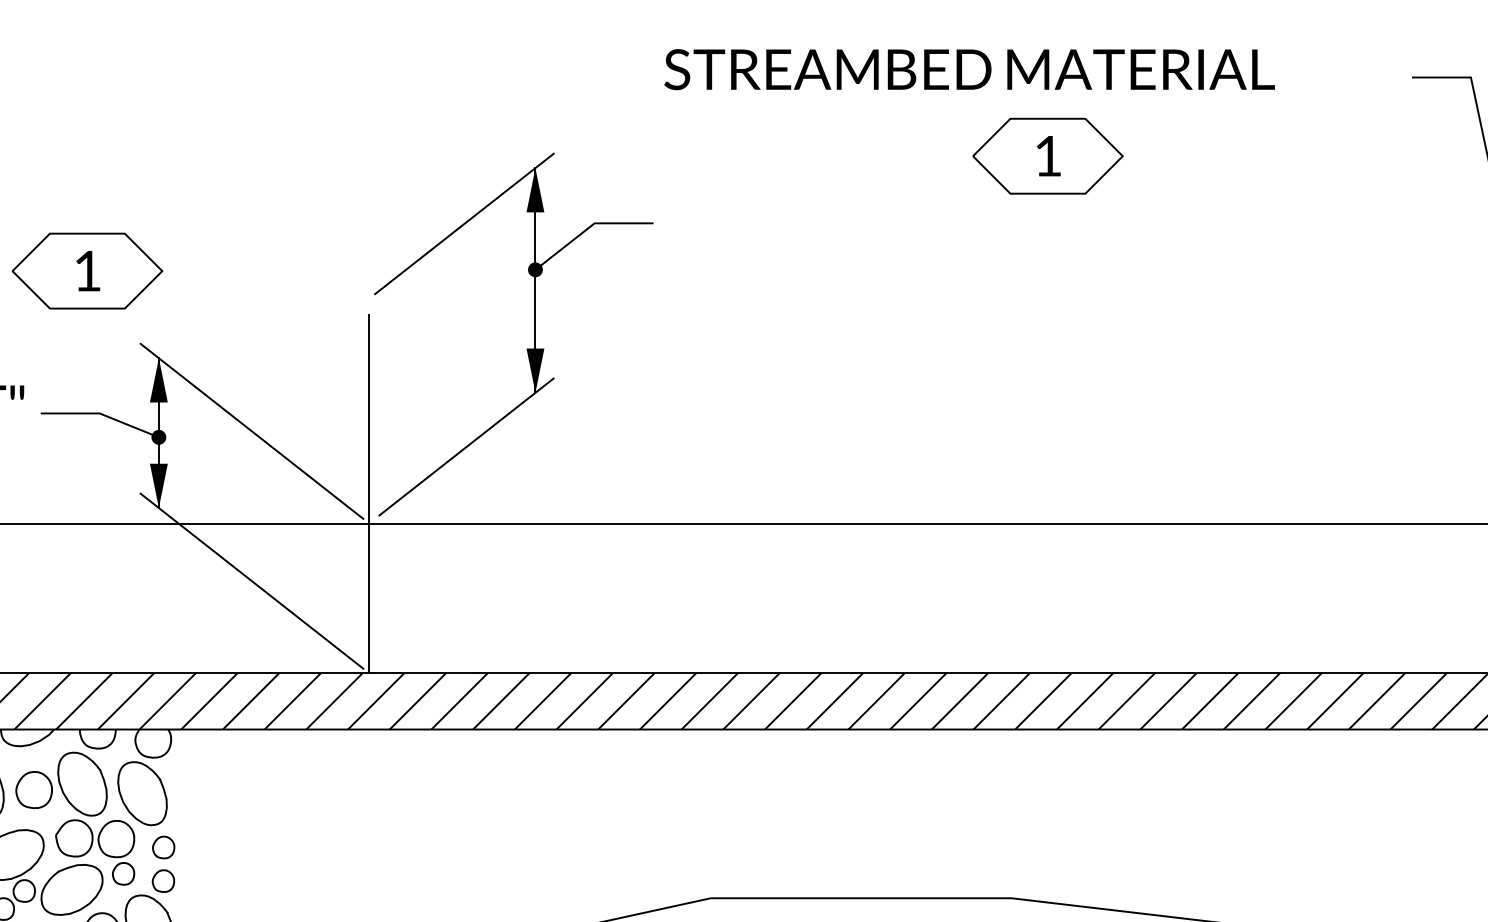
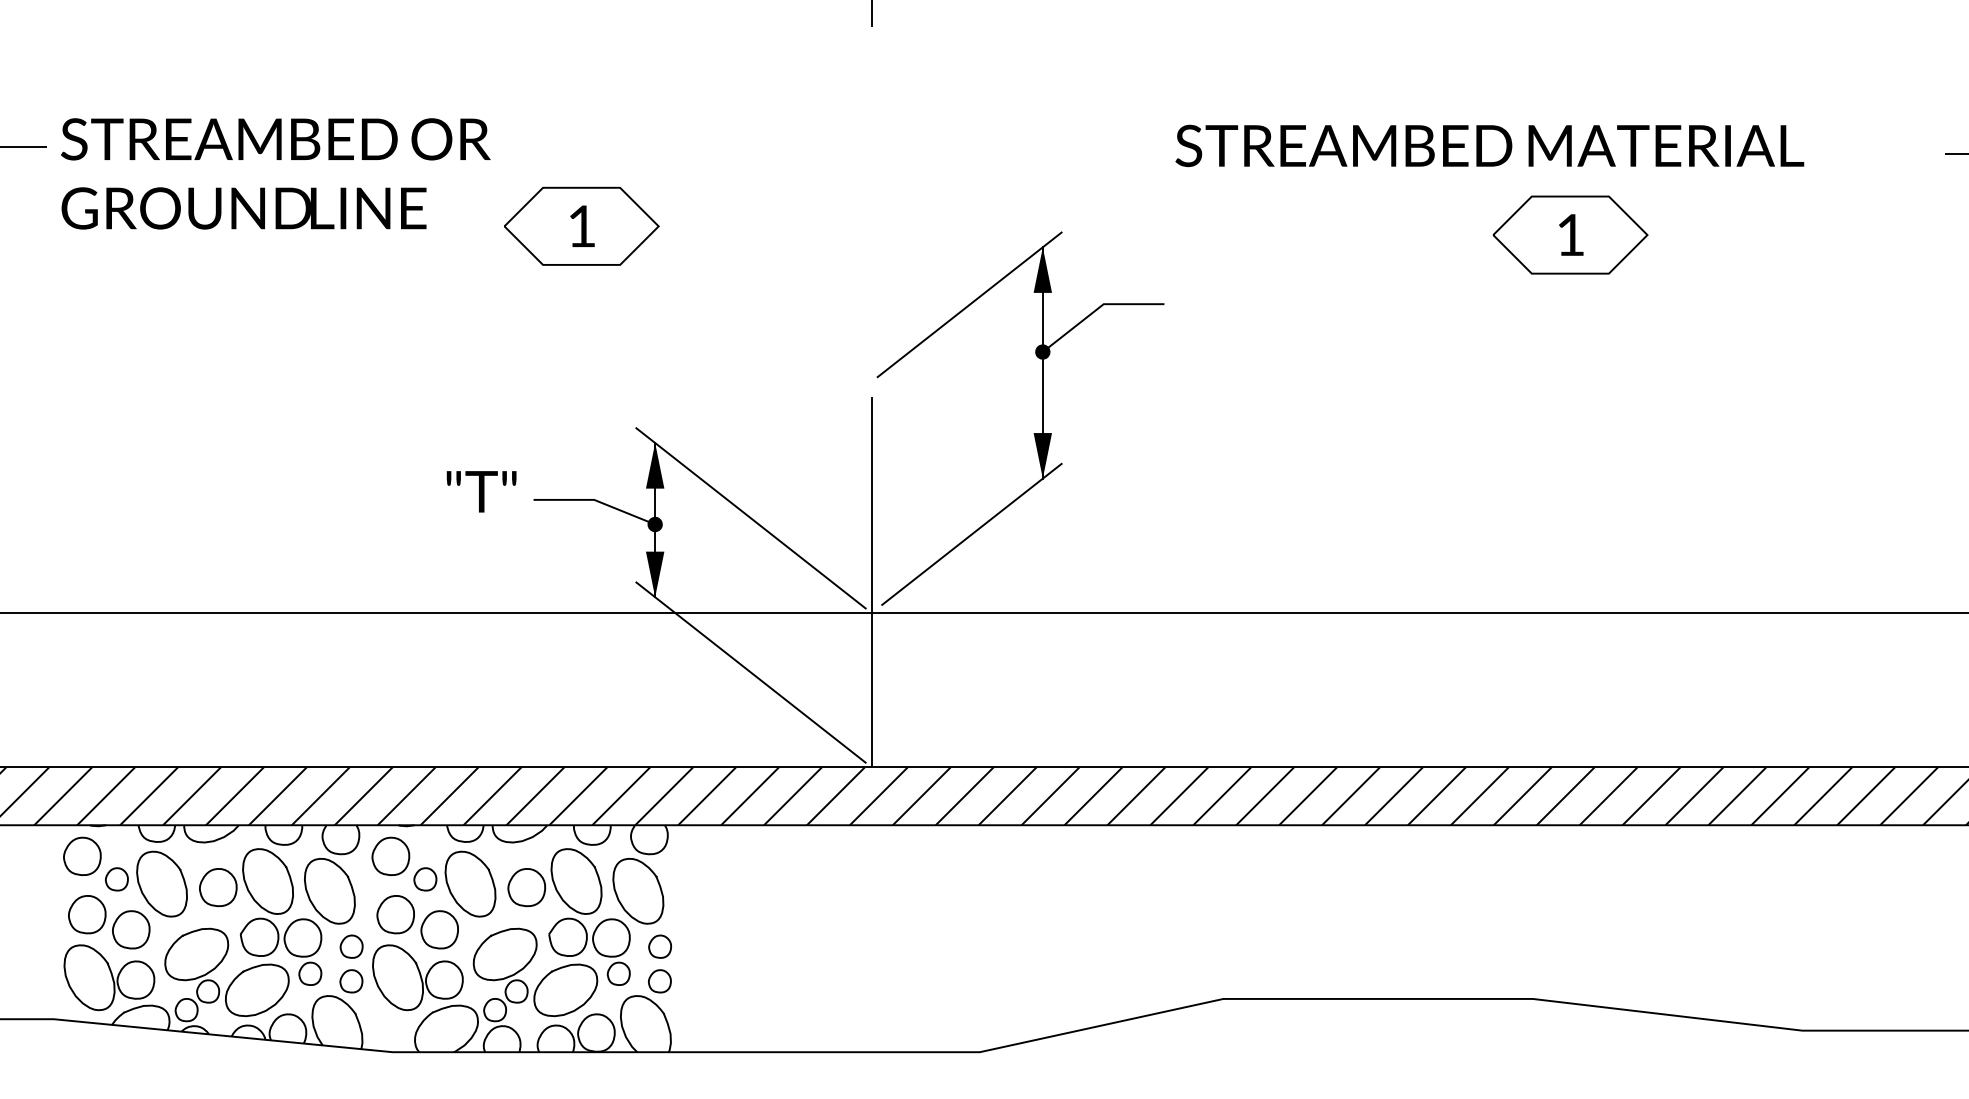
part: (87, 270) -> (581, 225), moved

